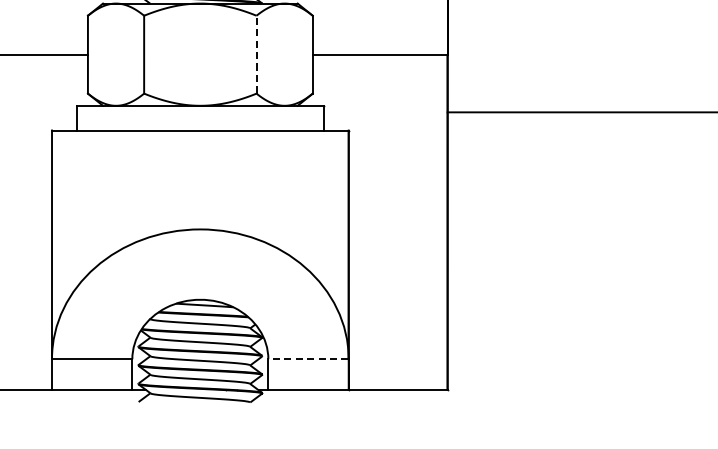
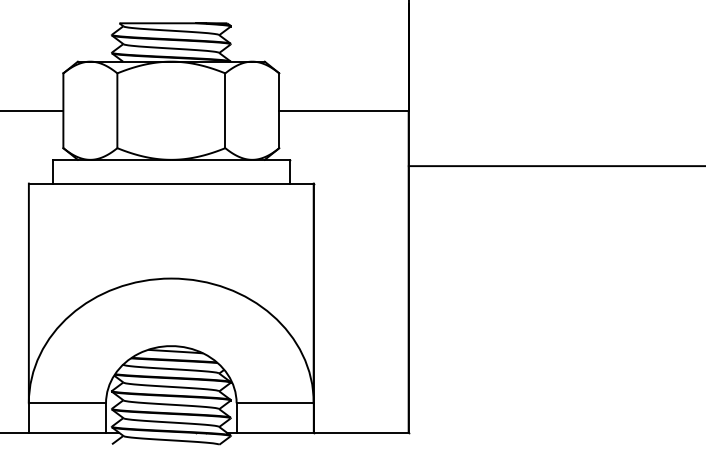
line: (256, 54) -> (225, 110), dashed -> solid
line: (308, 359) -> (275, 403), dashed -> solid

